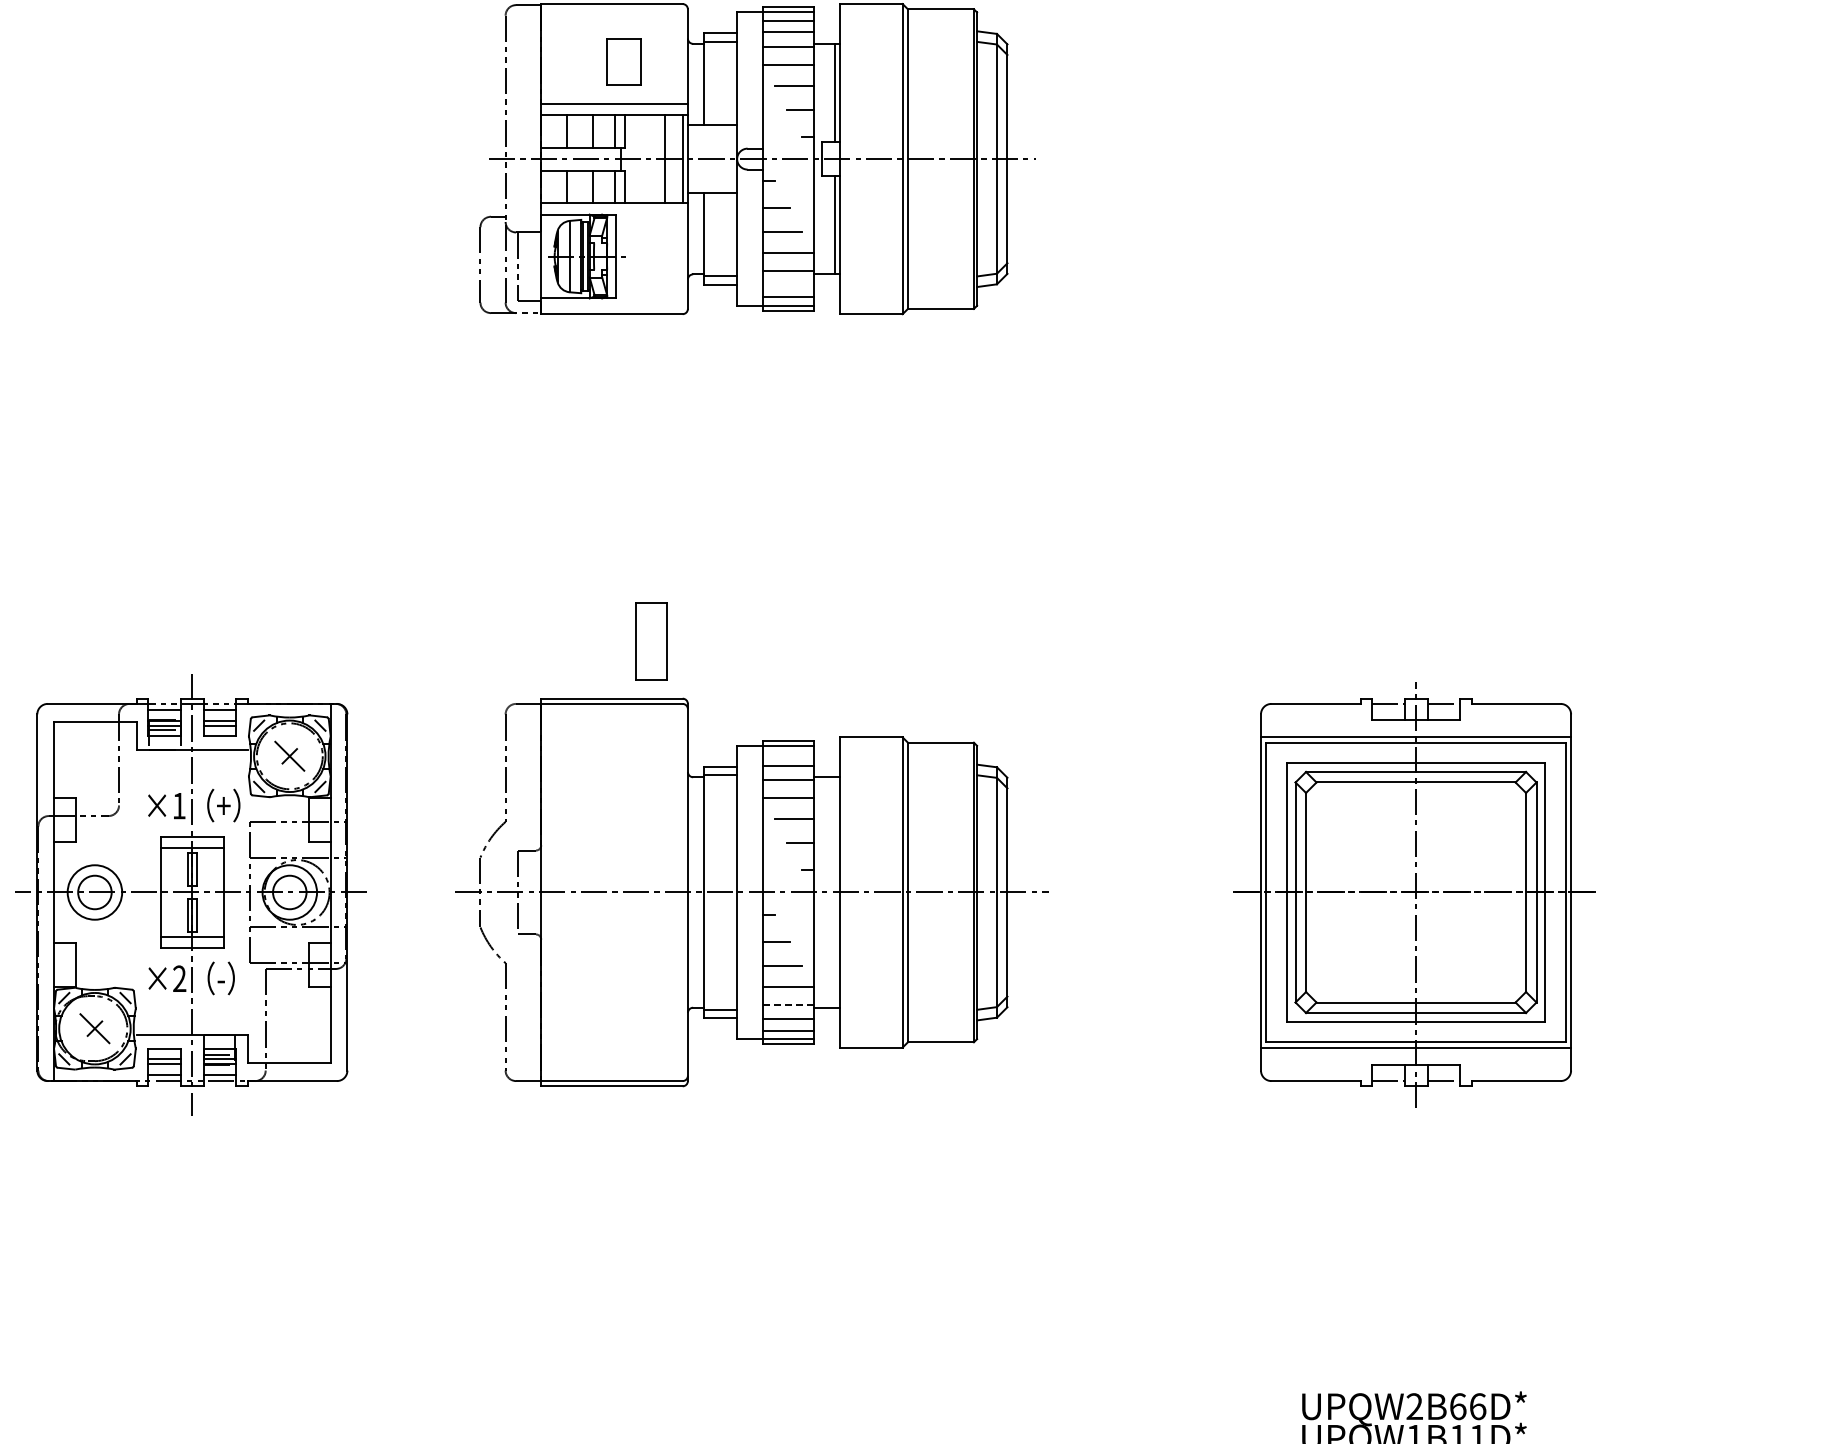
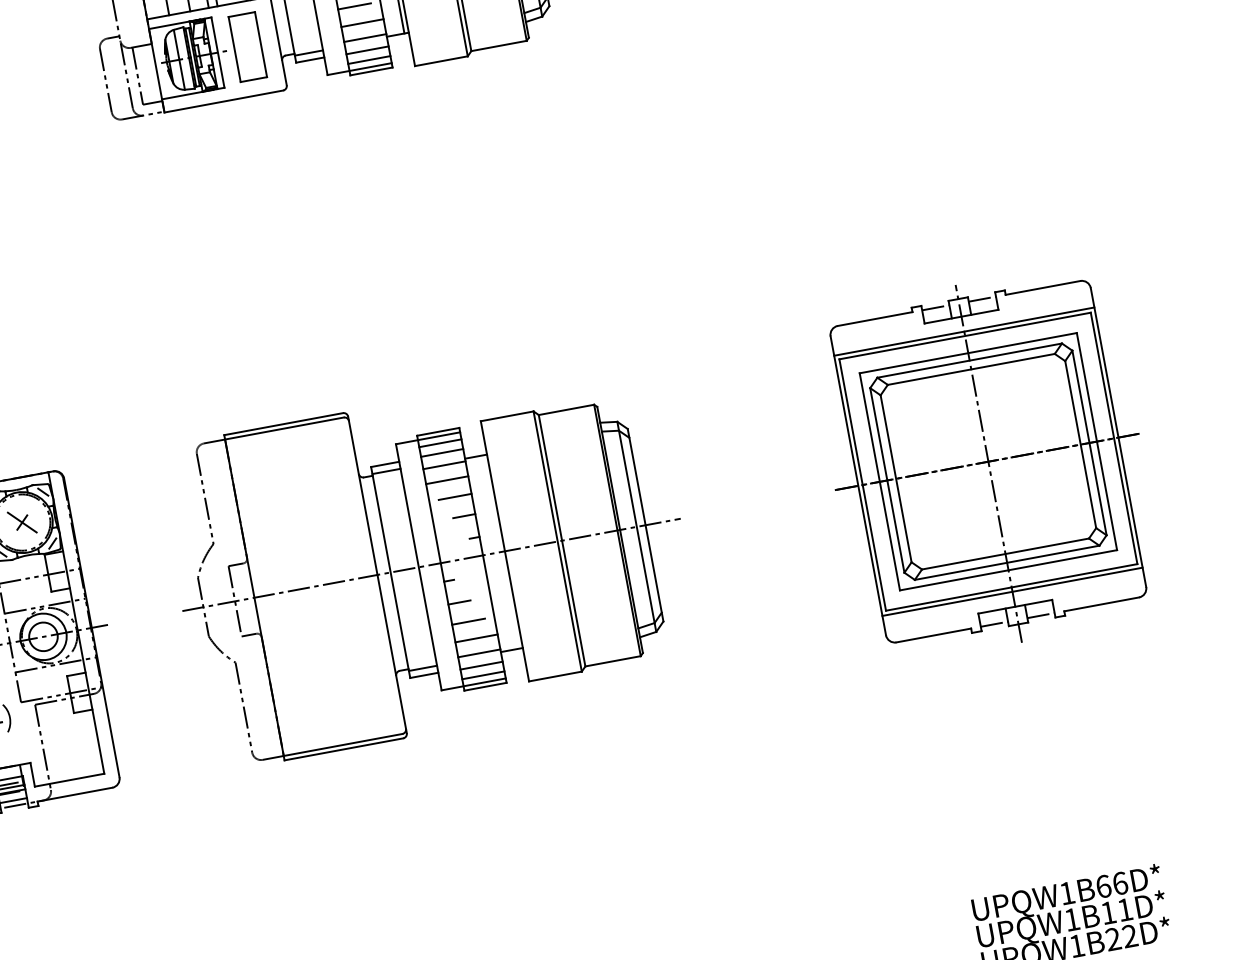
line: (788, 285) -> (367, 50), added
part: (651, 641) -> (248, 47), moved
line: (788, 754) -> (440, 443), added
line: (788, 1004) -> (479, 653), dashed -> solid
text: (1414, 1406) -> (1067, 893), UPQW2B66D* -> UPQW1B66D*

